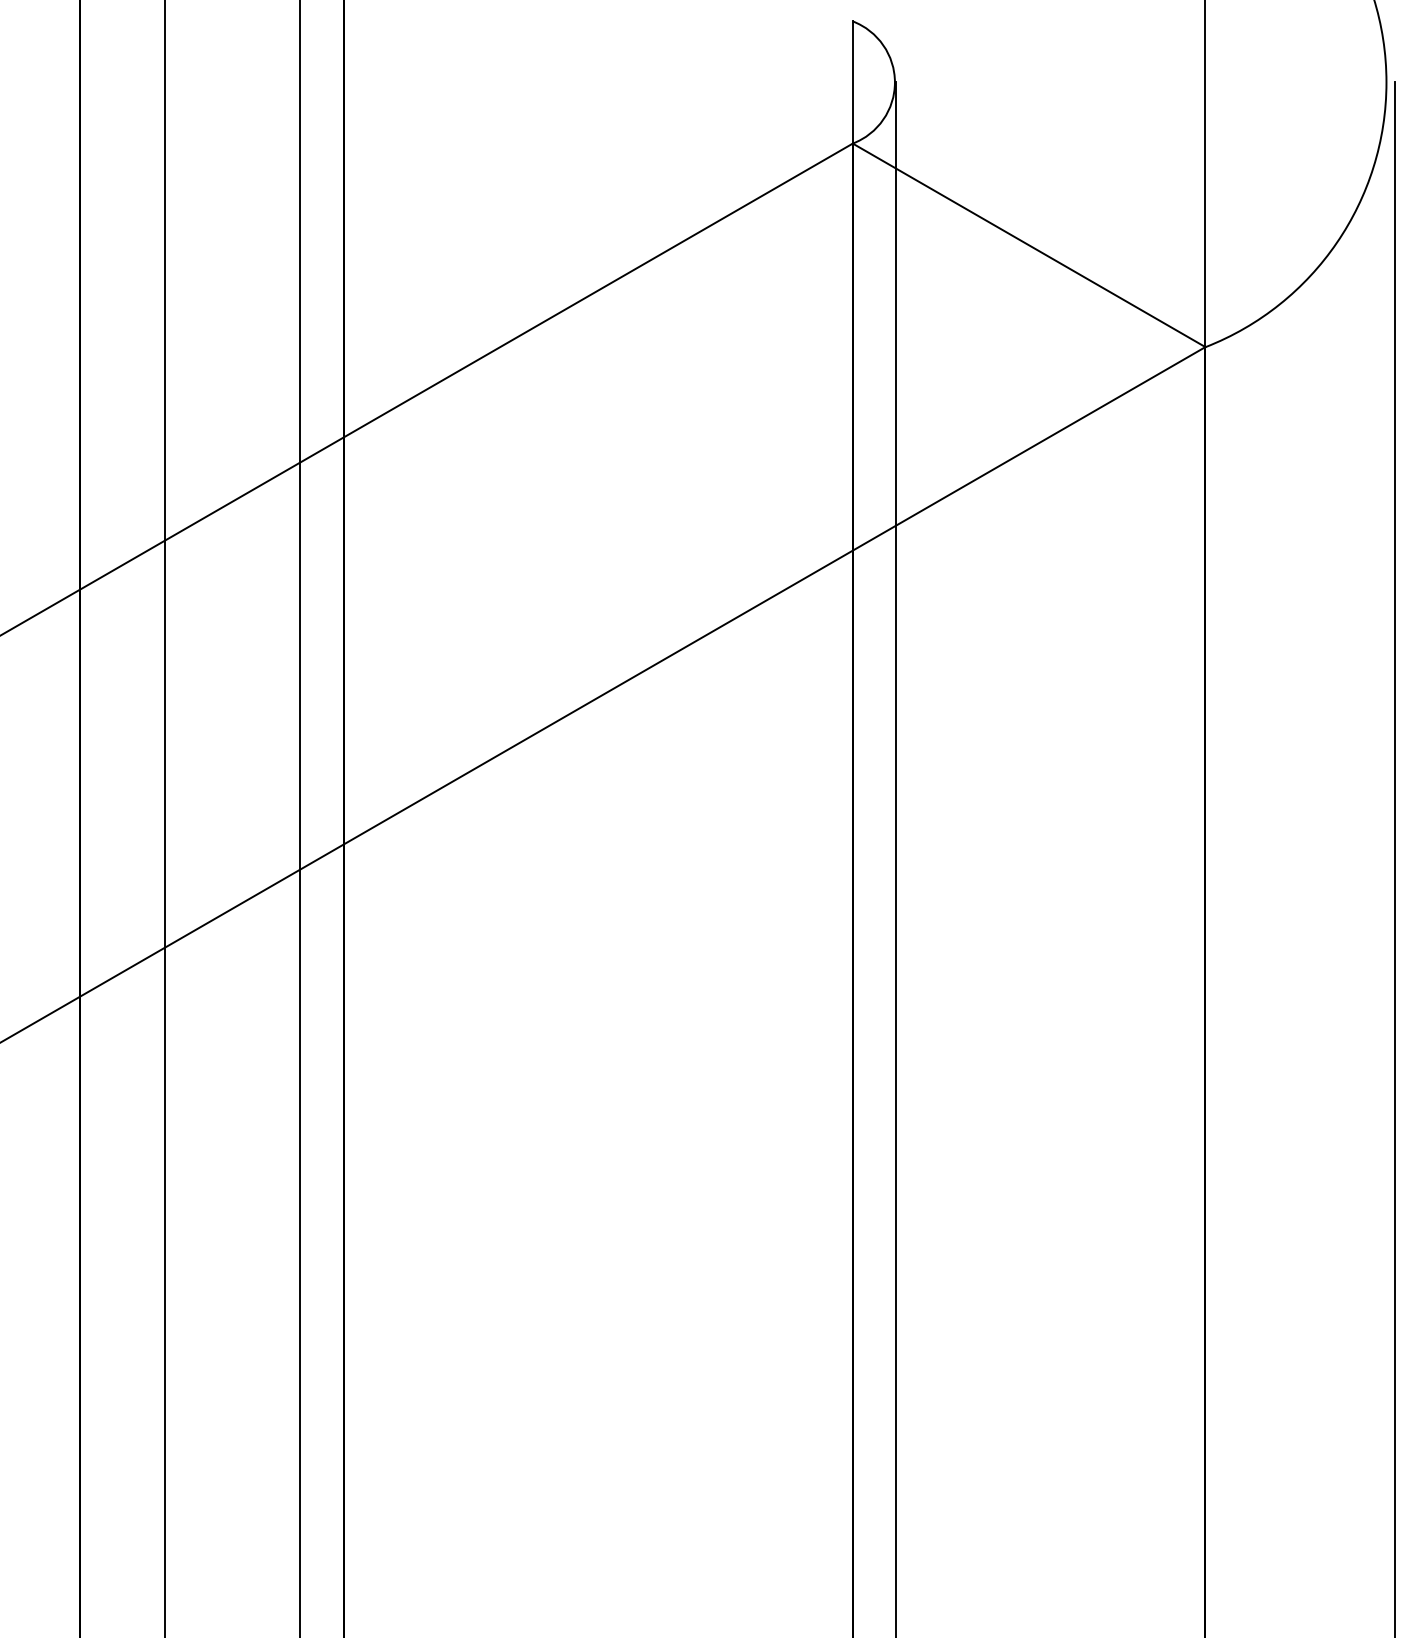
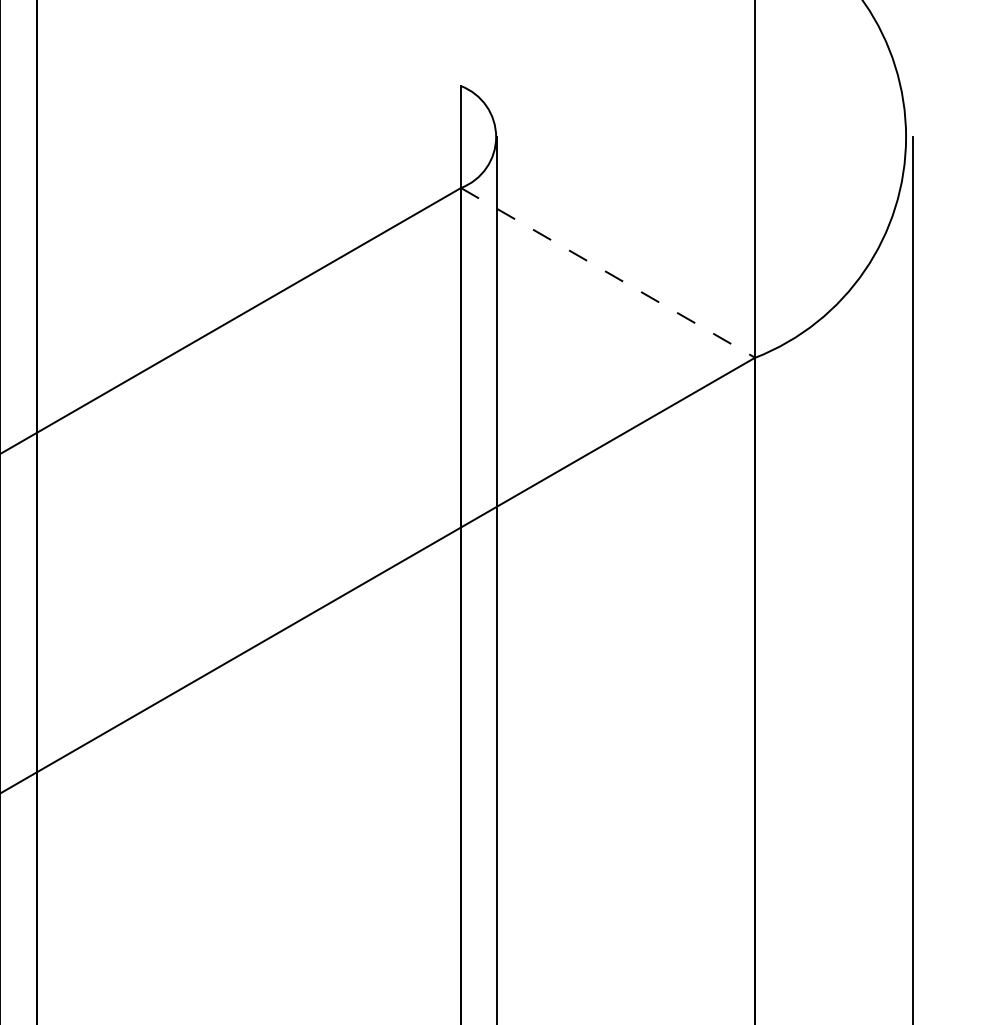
line: (1029, 245) -> (608, 273), solid -> dashed

